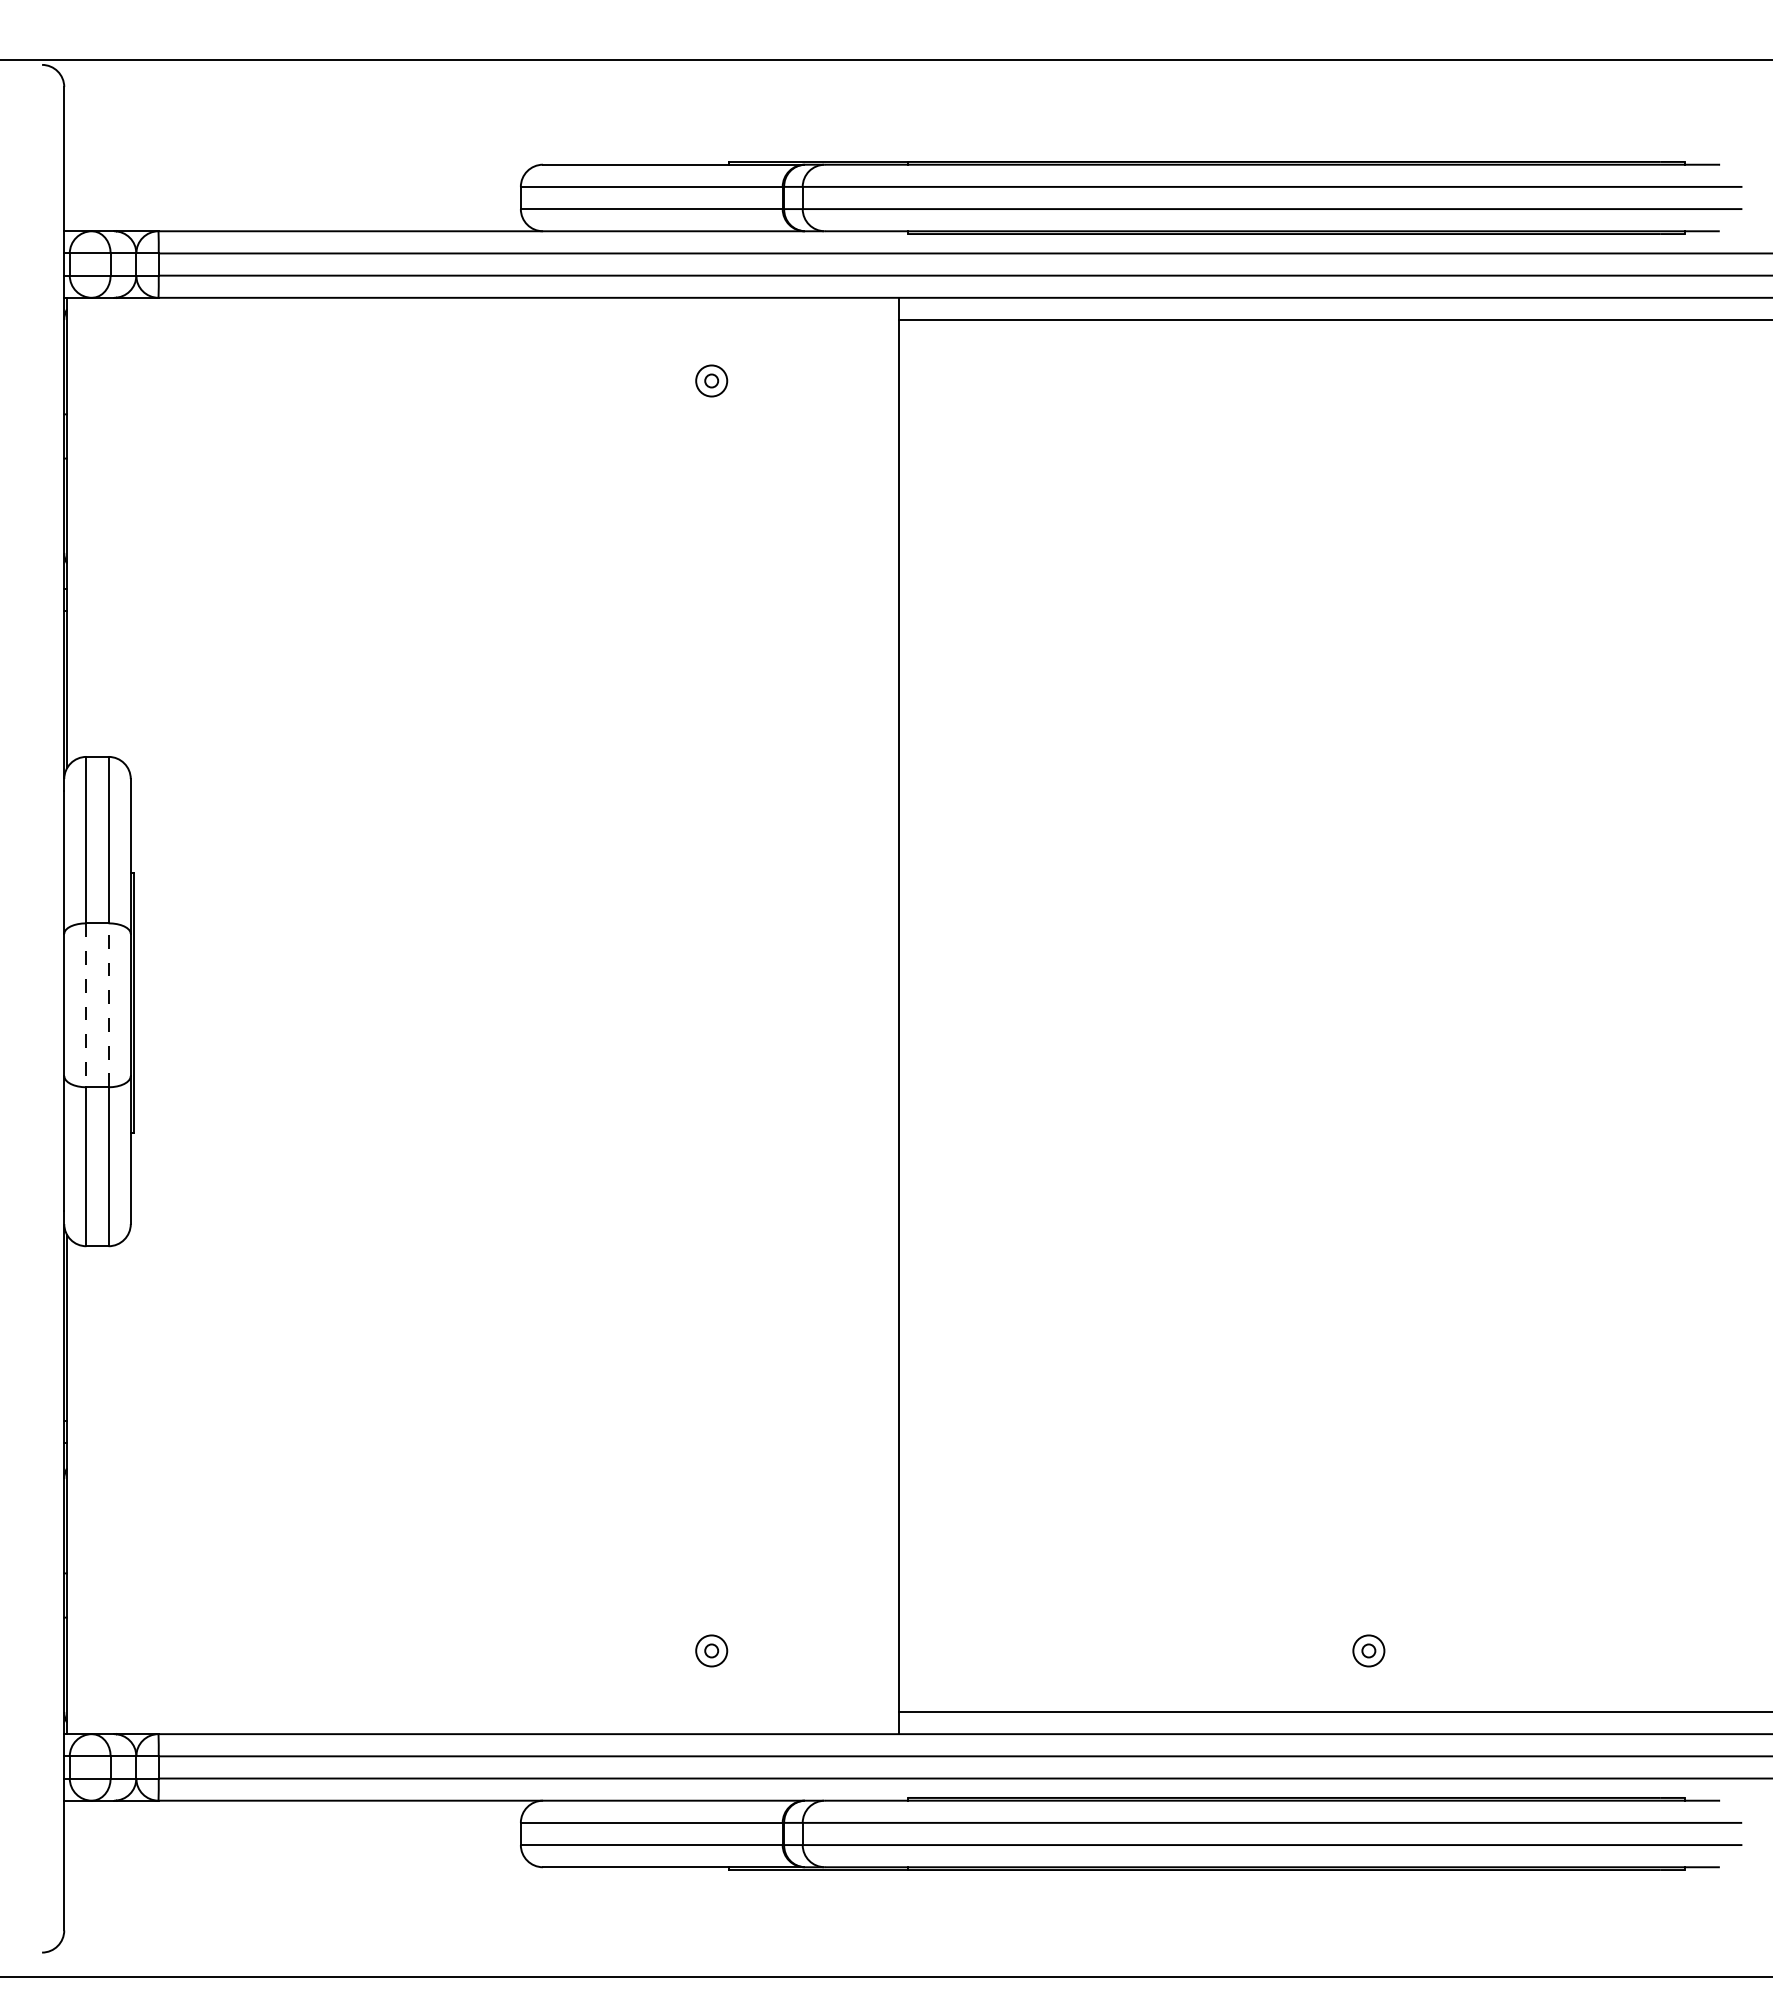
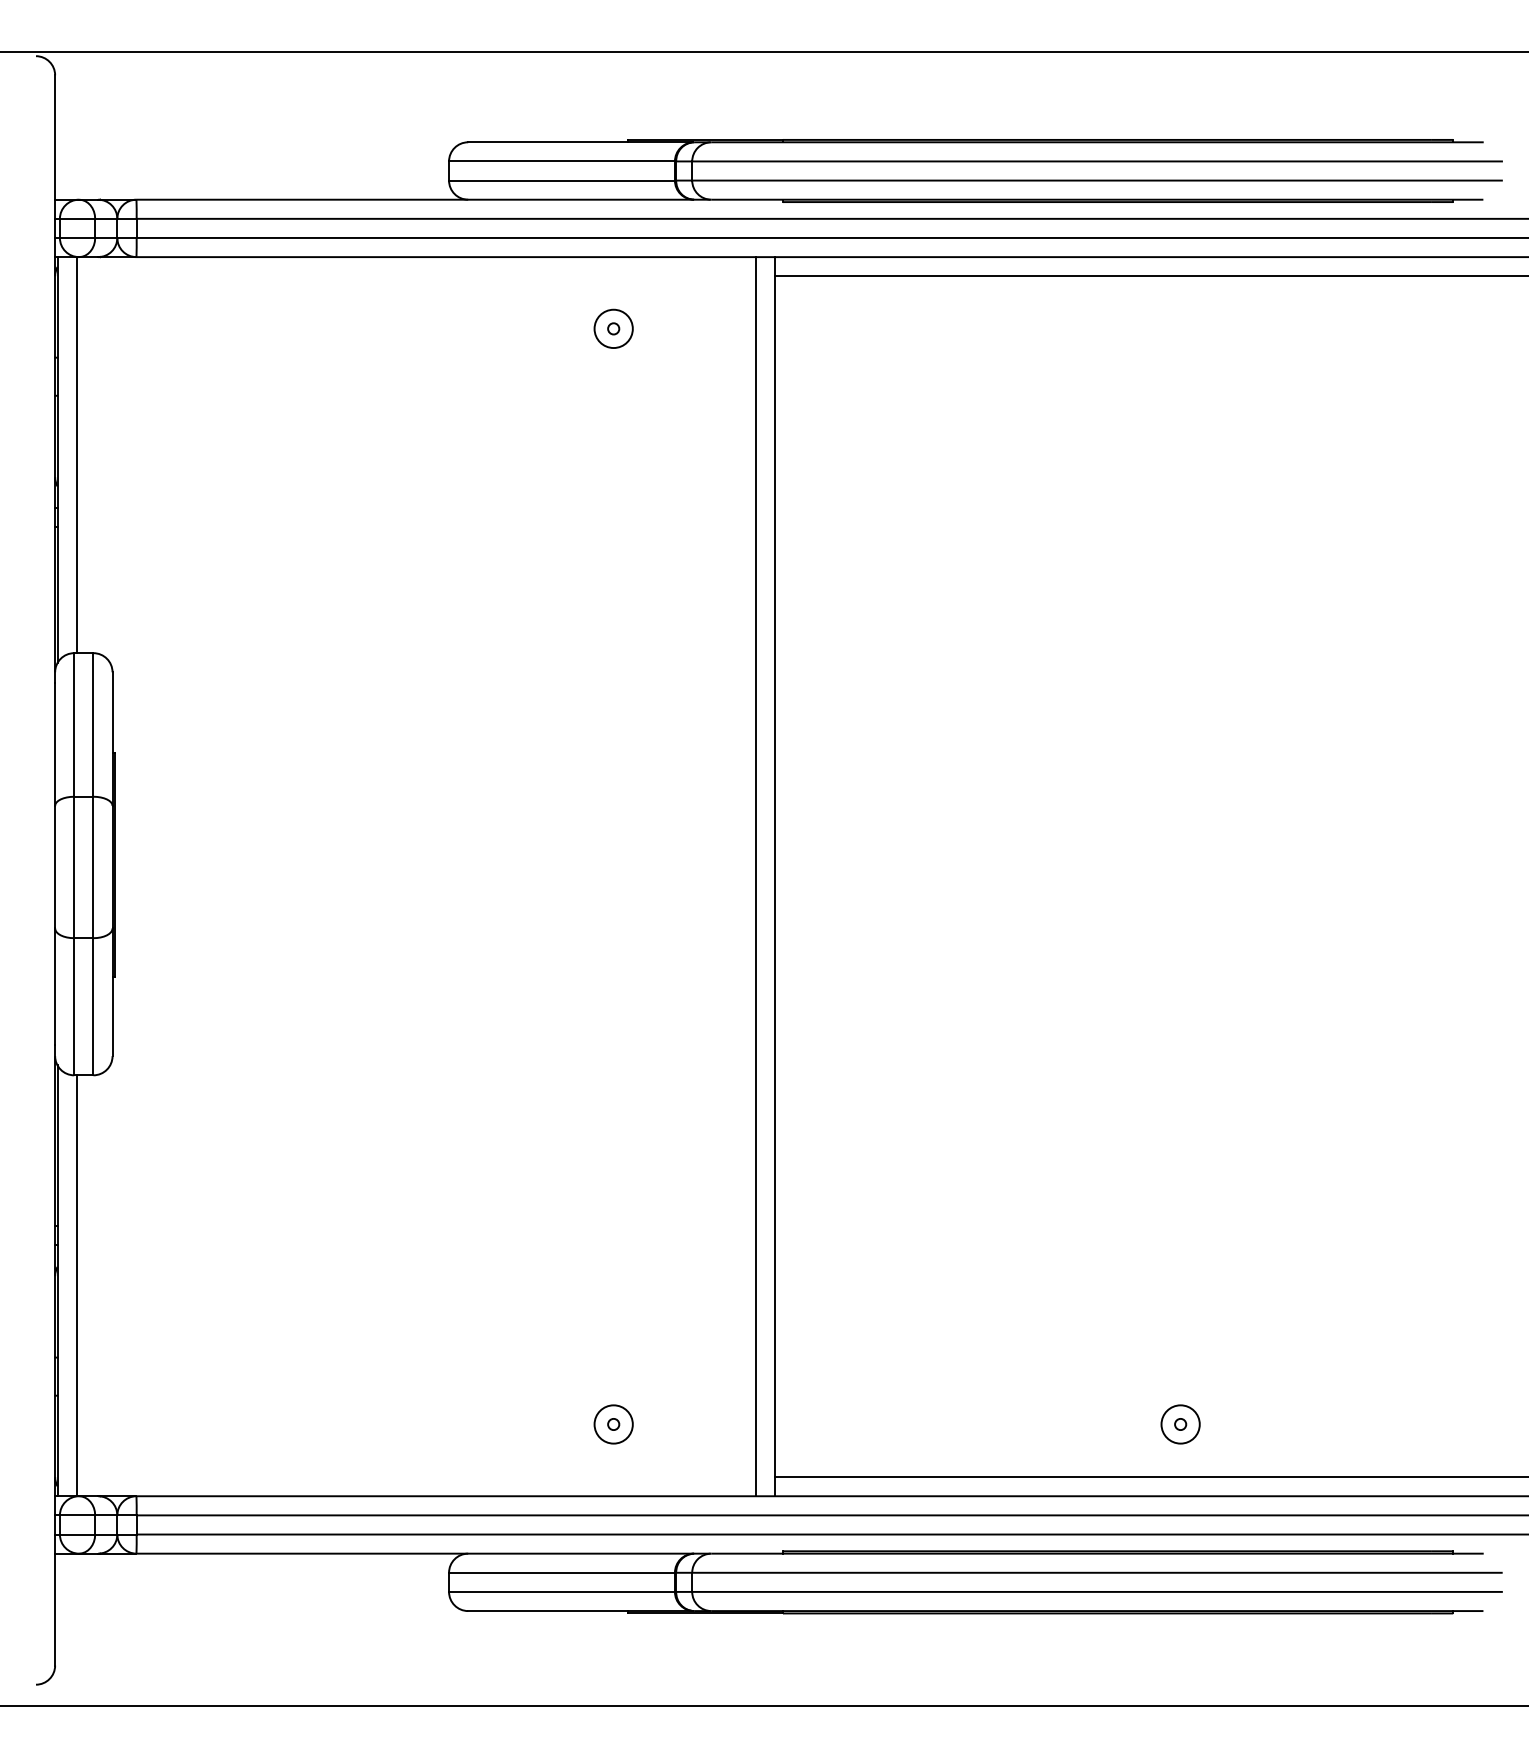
circle: (711, 380) -> (613, 328), size x1.43
line: (89, 526) -> (76, 454), added
line: (86, 1005) -> (74, 867), dashed -> solid
line: (108, 1005) -> (93, 867), dashed -> solid
line: (876, 1015) -> (755, 876), added
line: (89, 1490) -> (76, 1286), added
circle: (711, 1650) -> (613, 1424), size x1.43
circle: (1368, 1650) -> (1180, 1424), size x1.43

